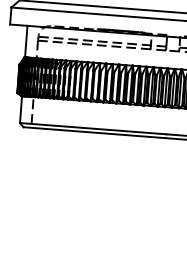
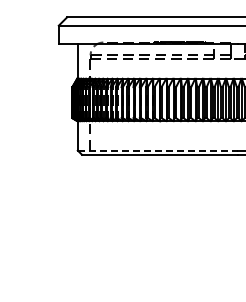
line: (92, 128) -> (157, 150), solid -> dashed

